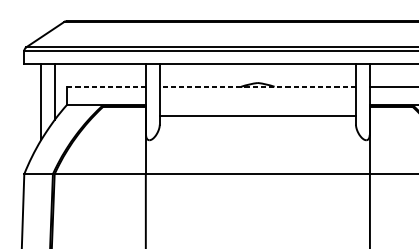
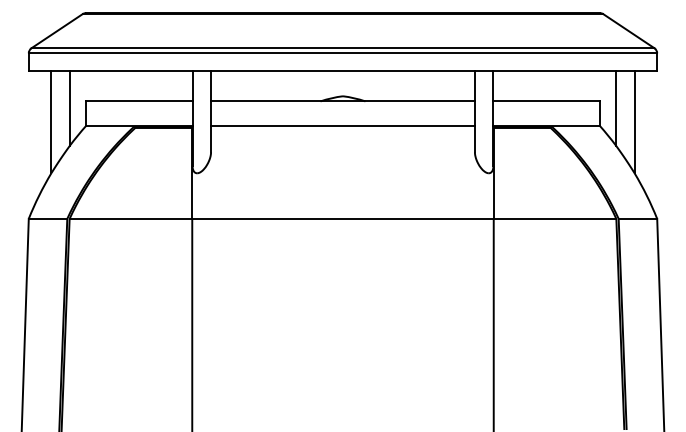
line: (105, 86) -> (138, 101), dashed -> solid
line: (258, 86) -> (343, 101), dashed -> solid
line: (257, 115) -> (342, 125), moved

